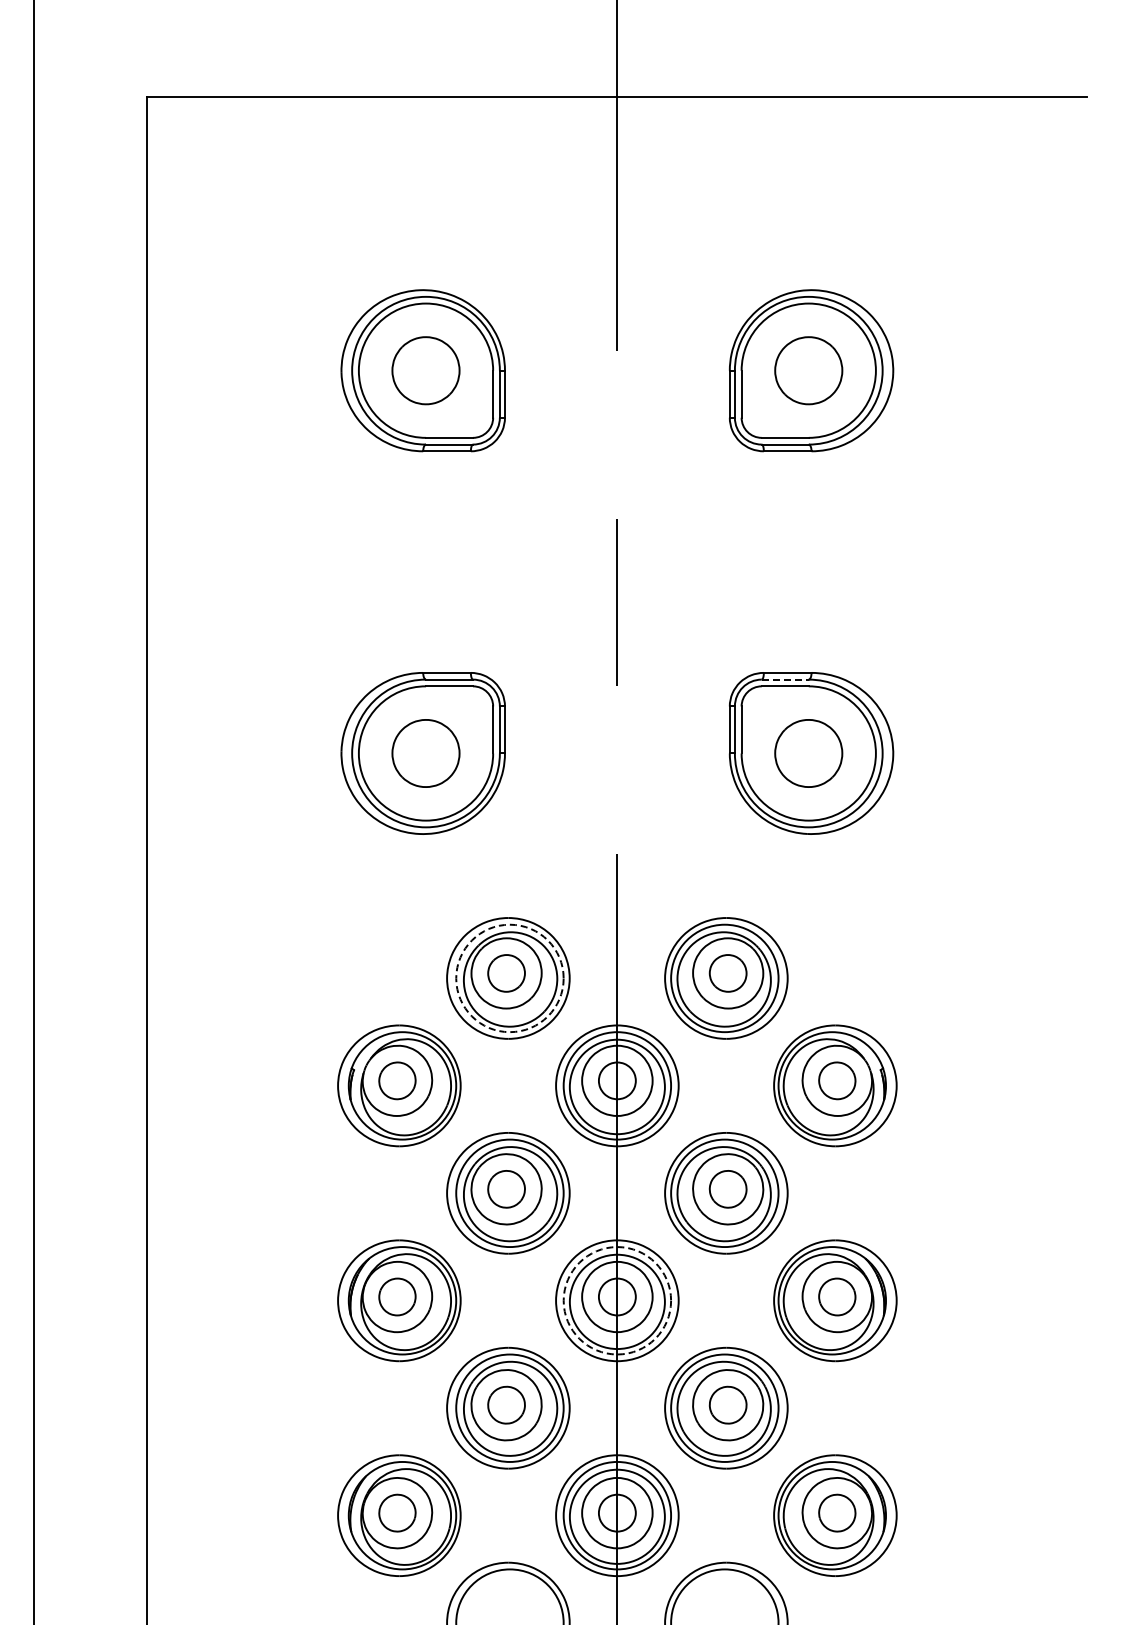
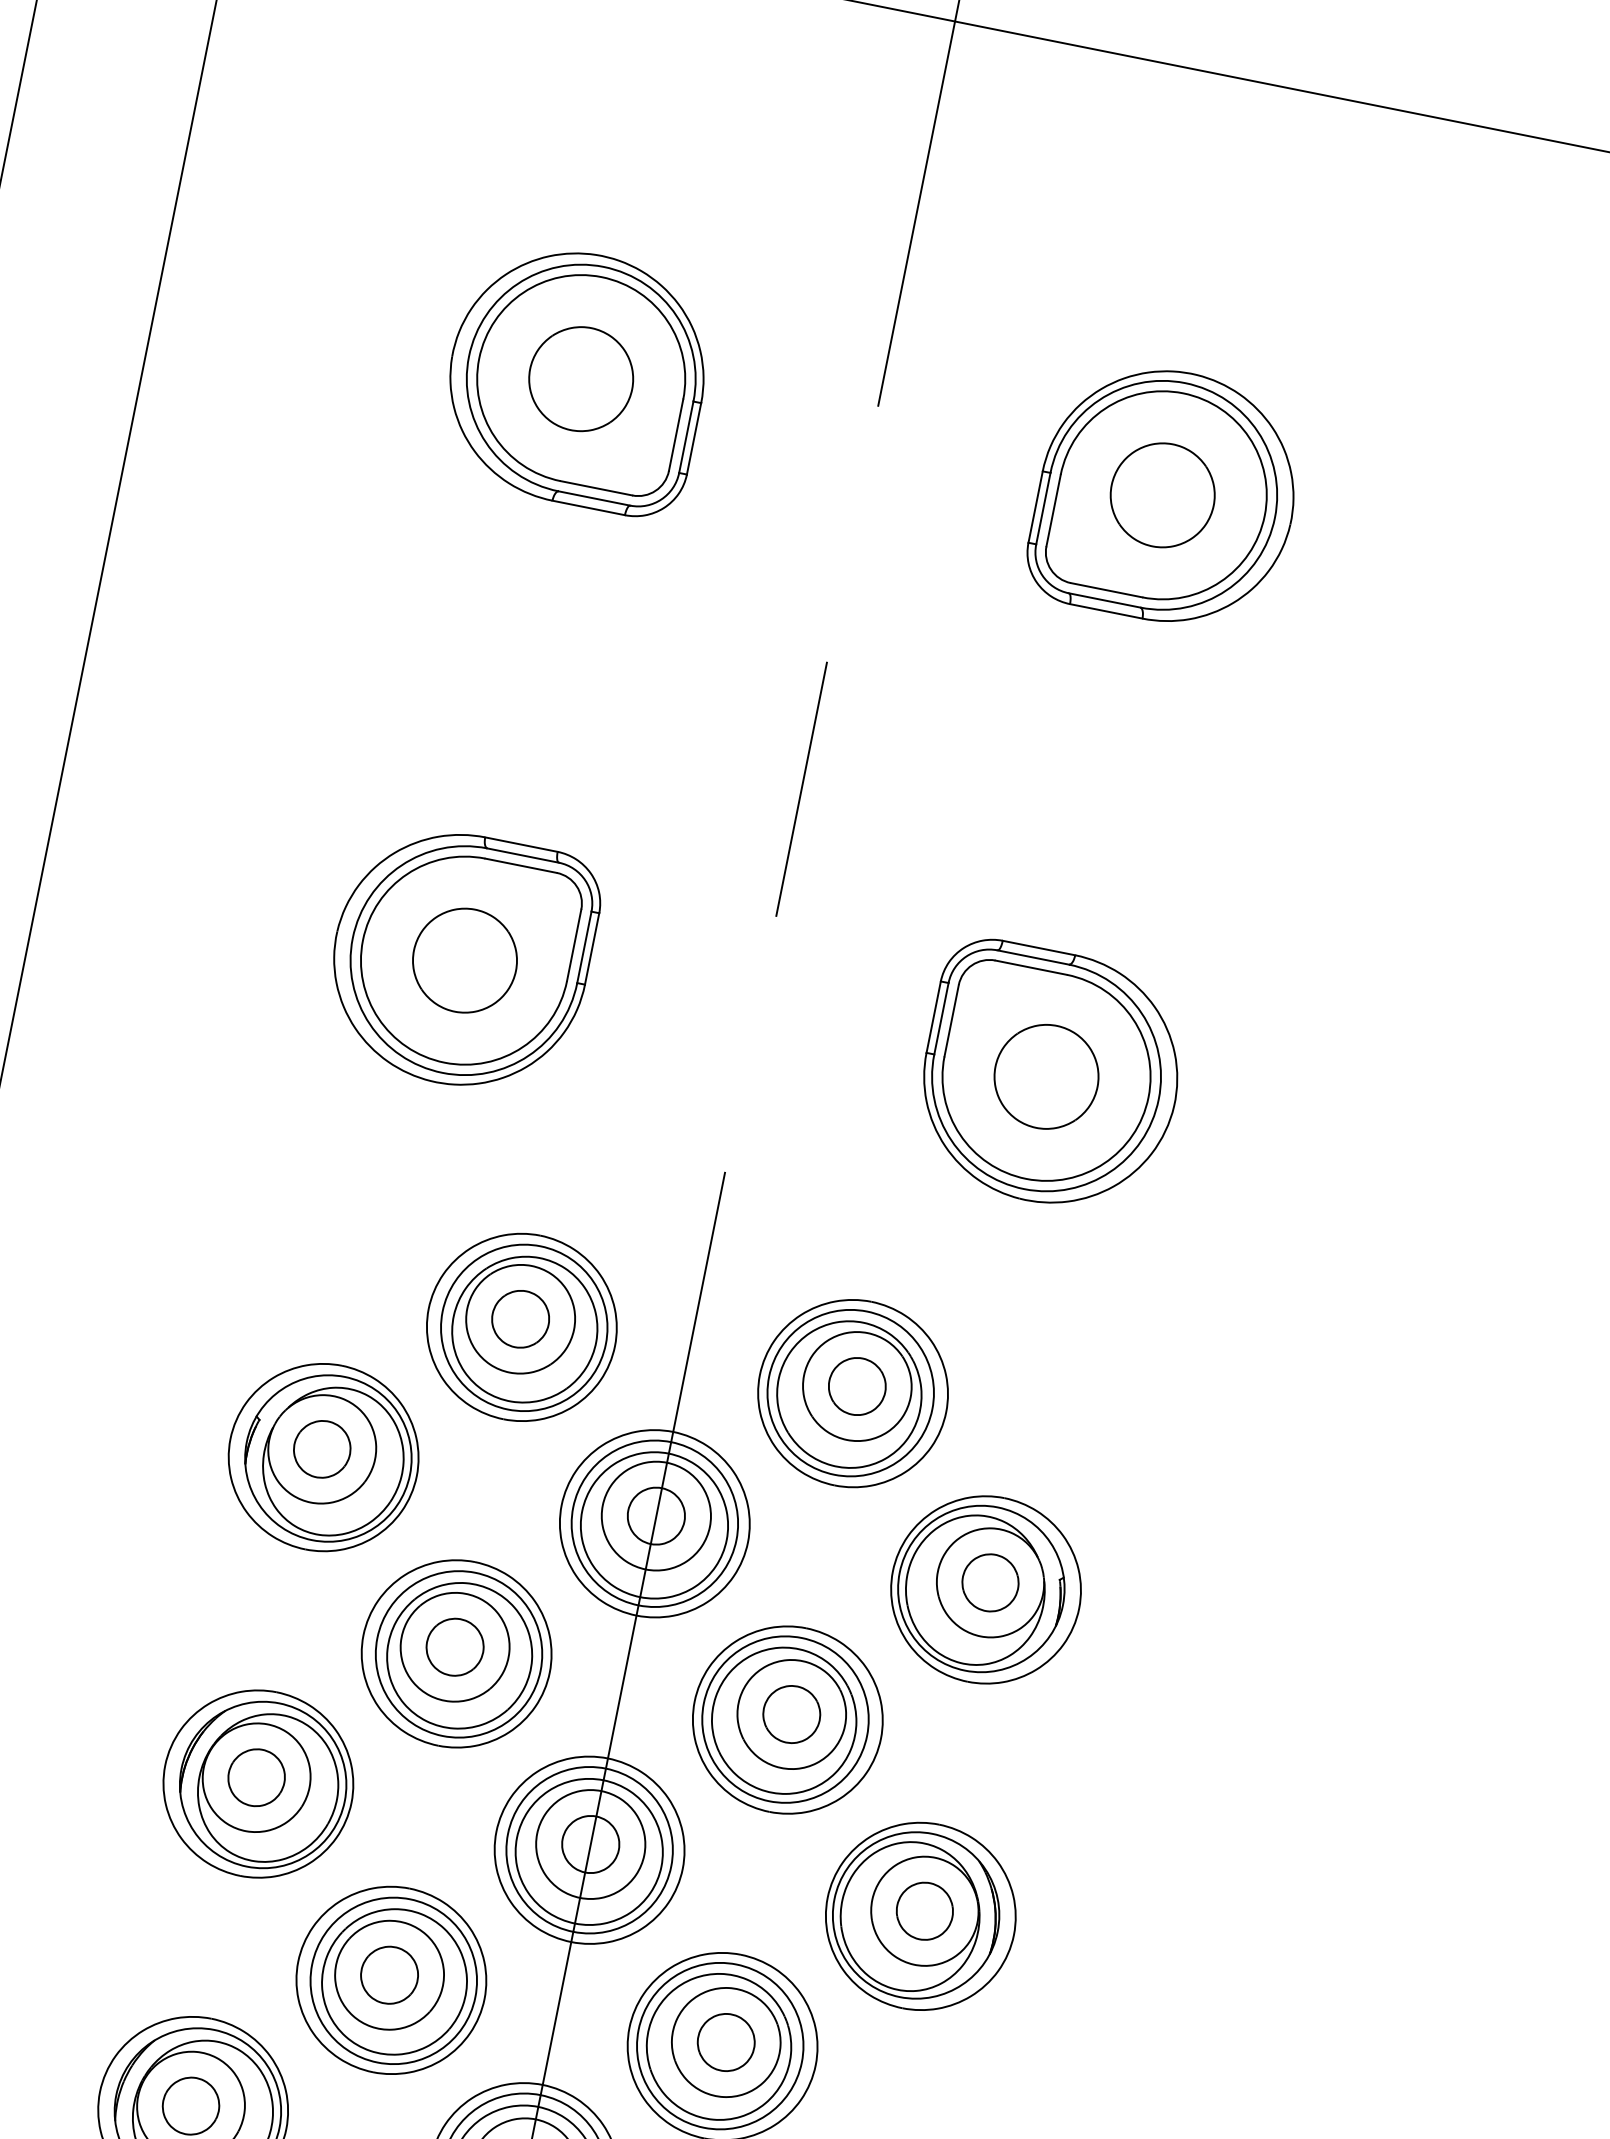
line: (785, 679) -> (1033, 957), dashed -> solid
circle: (509, 978) -> (523, 1327), dashed -> solid
circle: (617, 1300) -> (589, 1849), dashed -> solid

